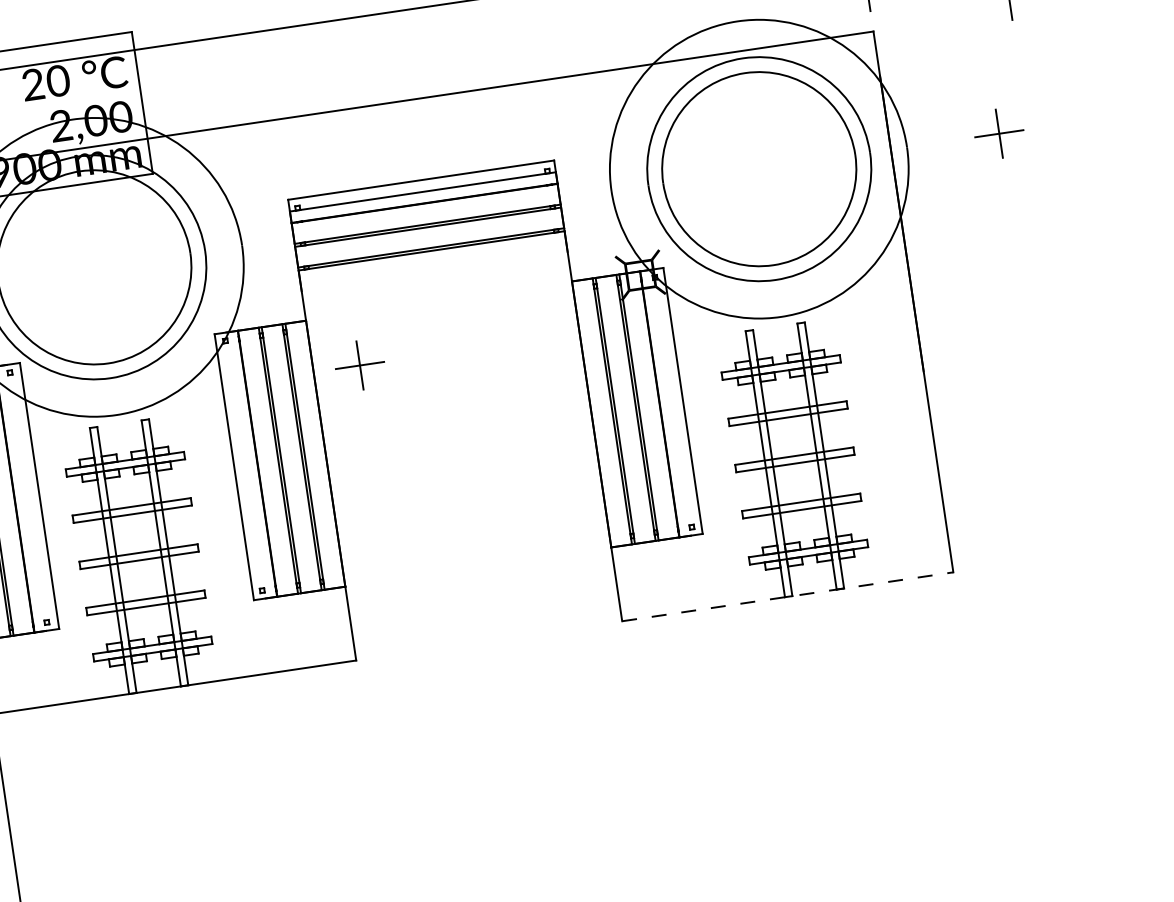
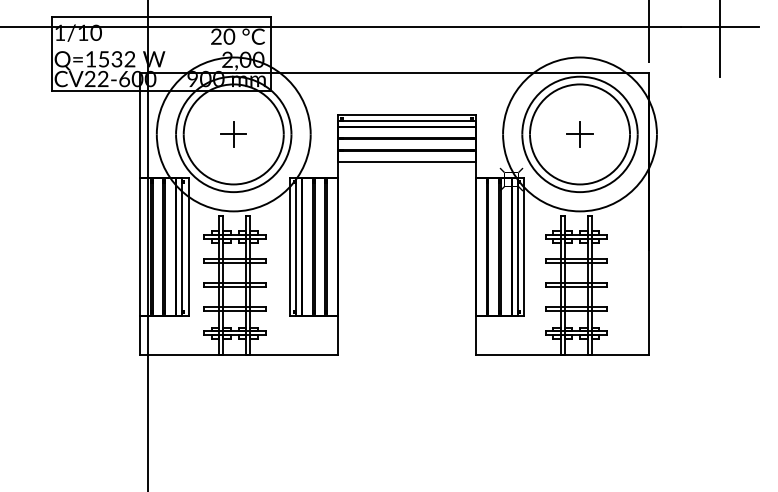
part: (998, 133) -> (579, 134), moved
line: (434, 272) -> (406, 162), added
part: (359, 365) -> (233, 134), moved
line: (671, 402) -> (517, 246), added
line: (246, 464) -> (296, 246), added
line: (25, 497) -> (181, 246), added
line: (788, 596) -> (562, 354), dashed -> solid

